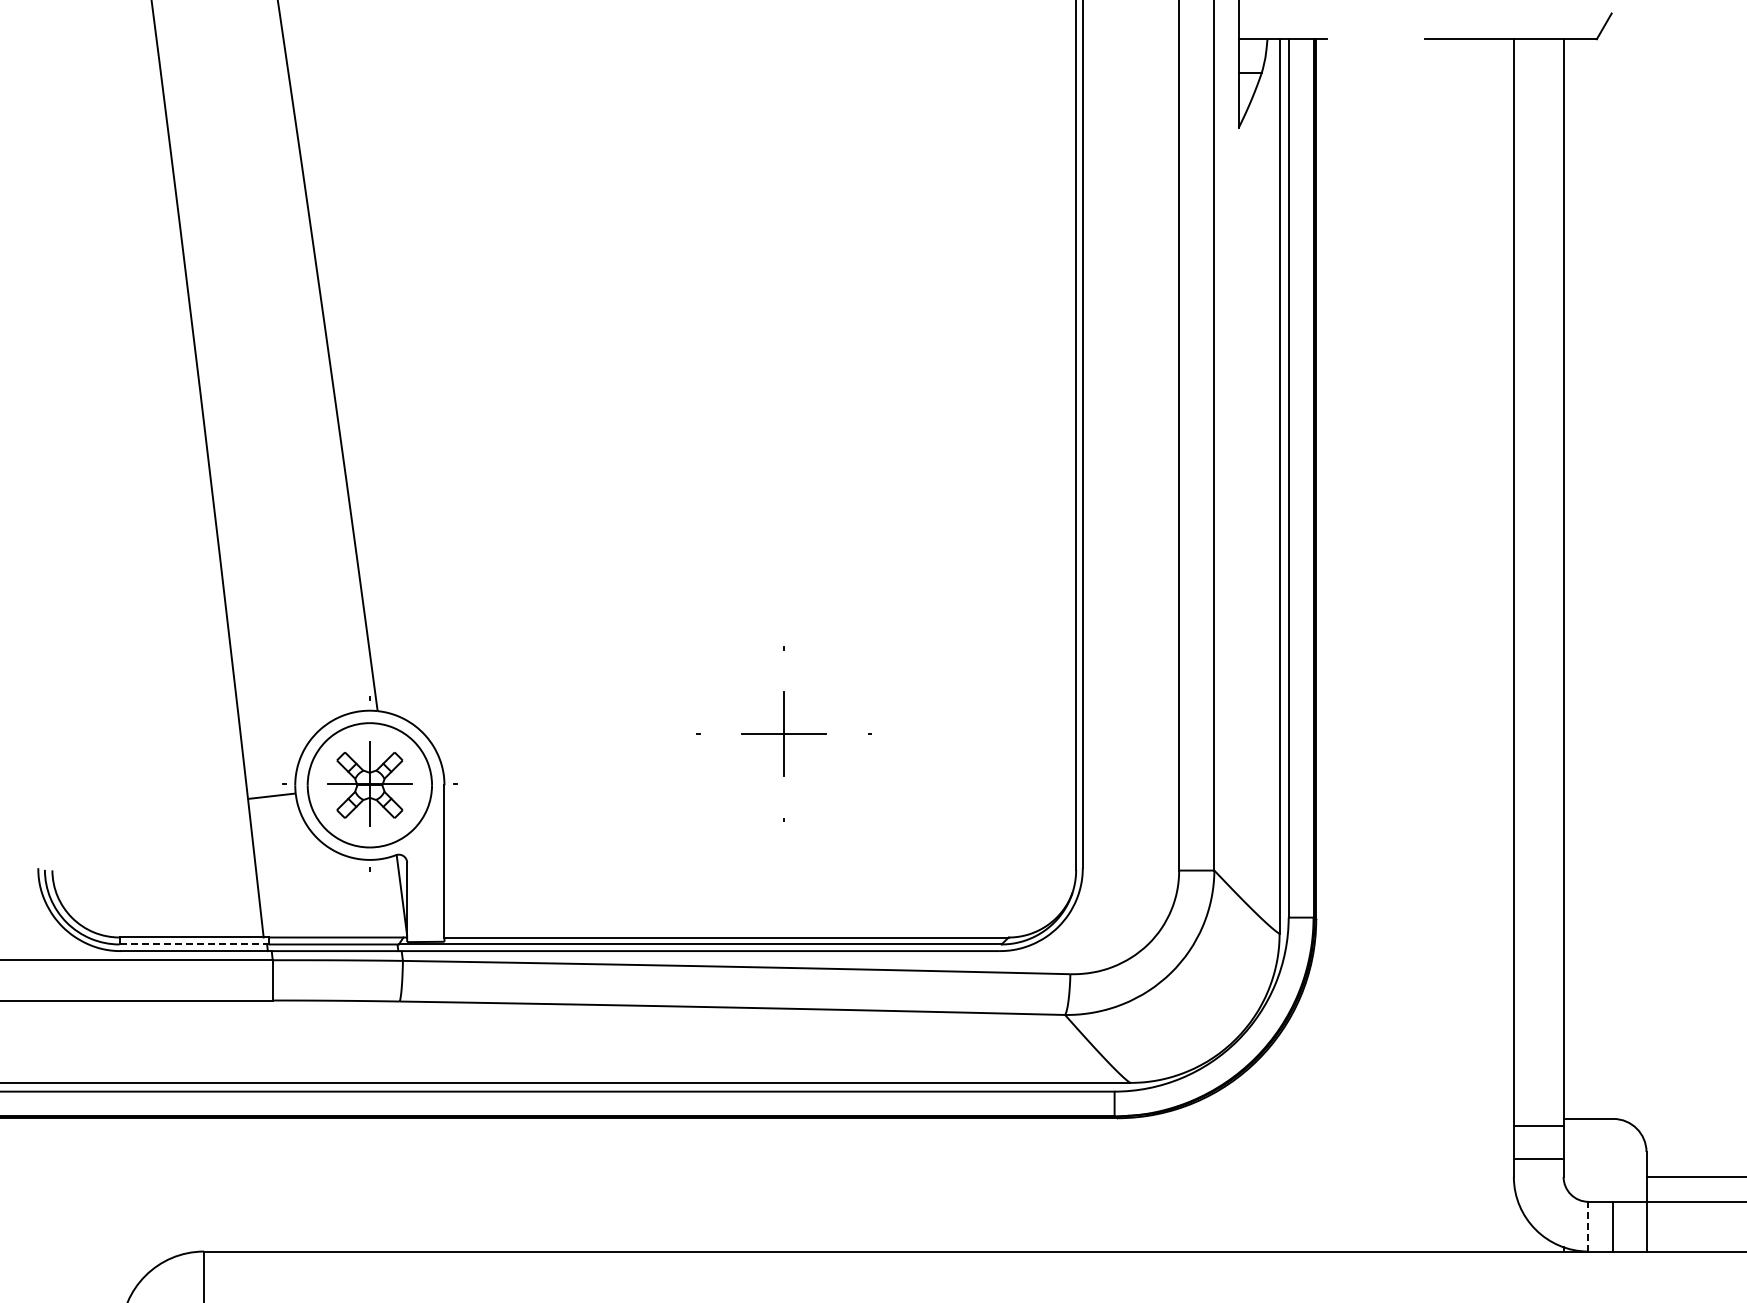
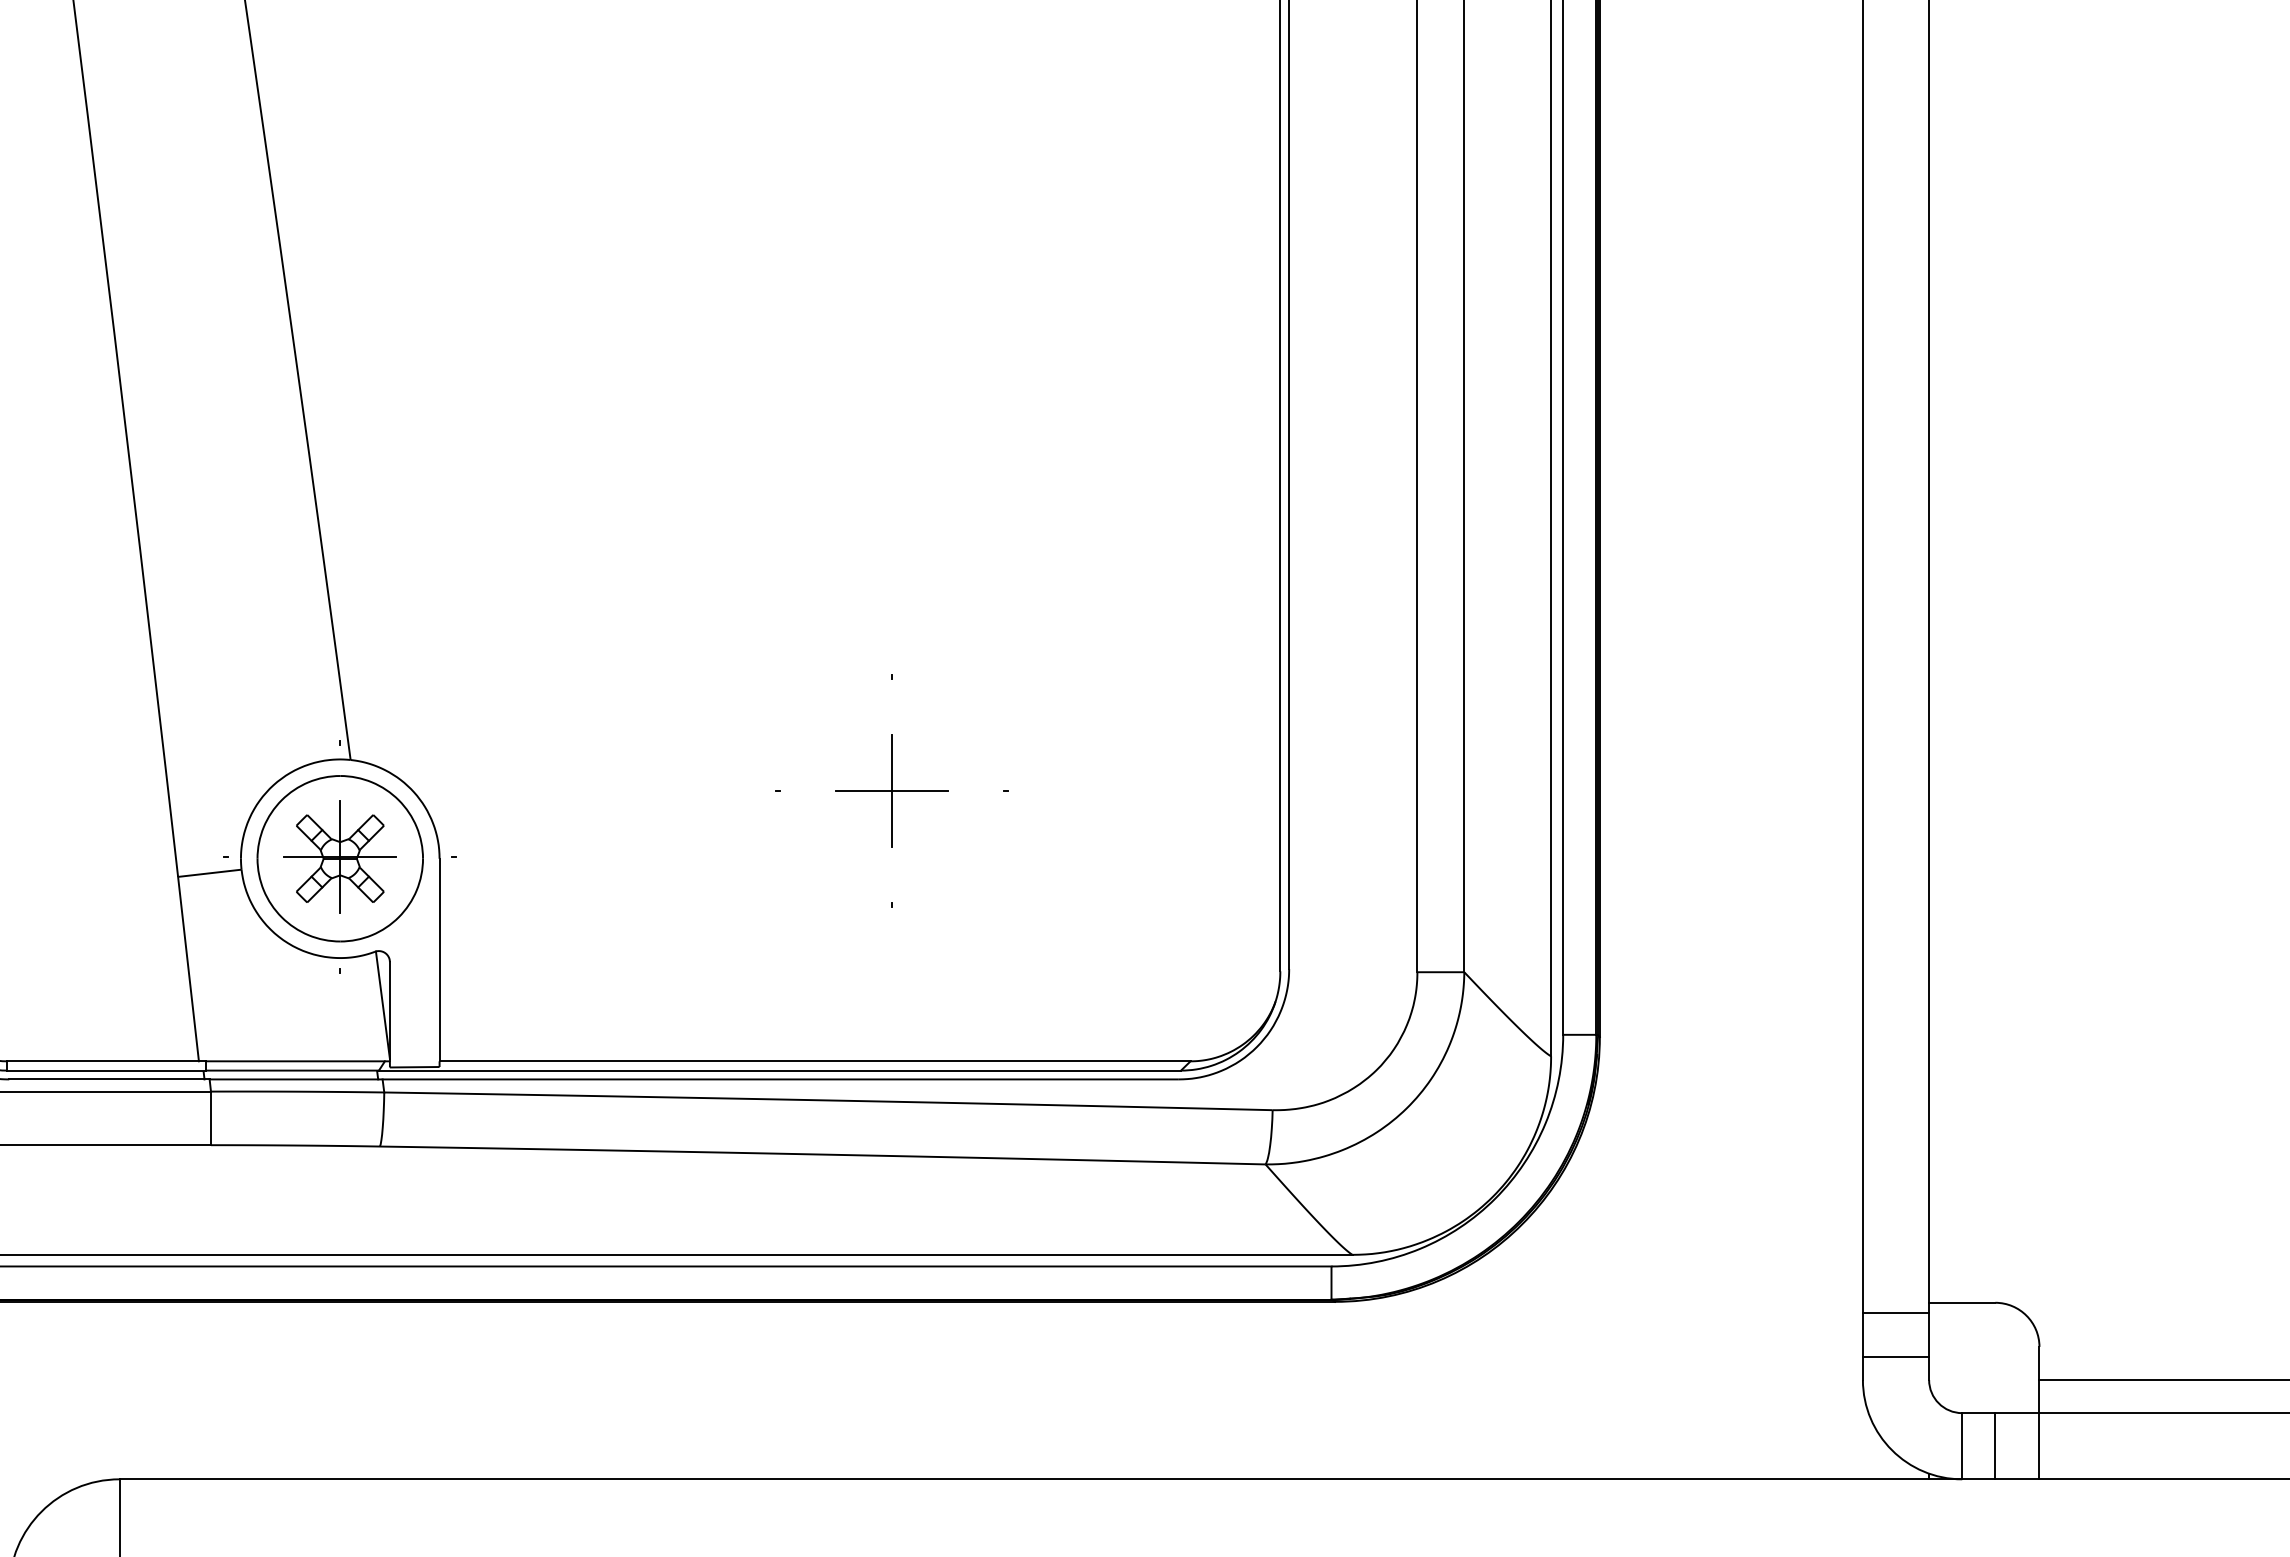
line: (194, 944) -> (106, 1070), dashed -> solid
line: (1588, 1226) -> (1962, 1445), dashed -> solid

